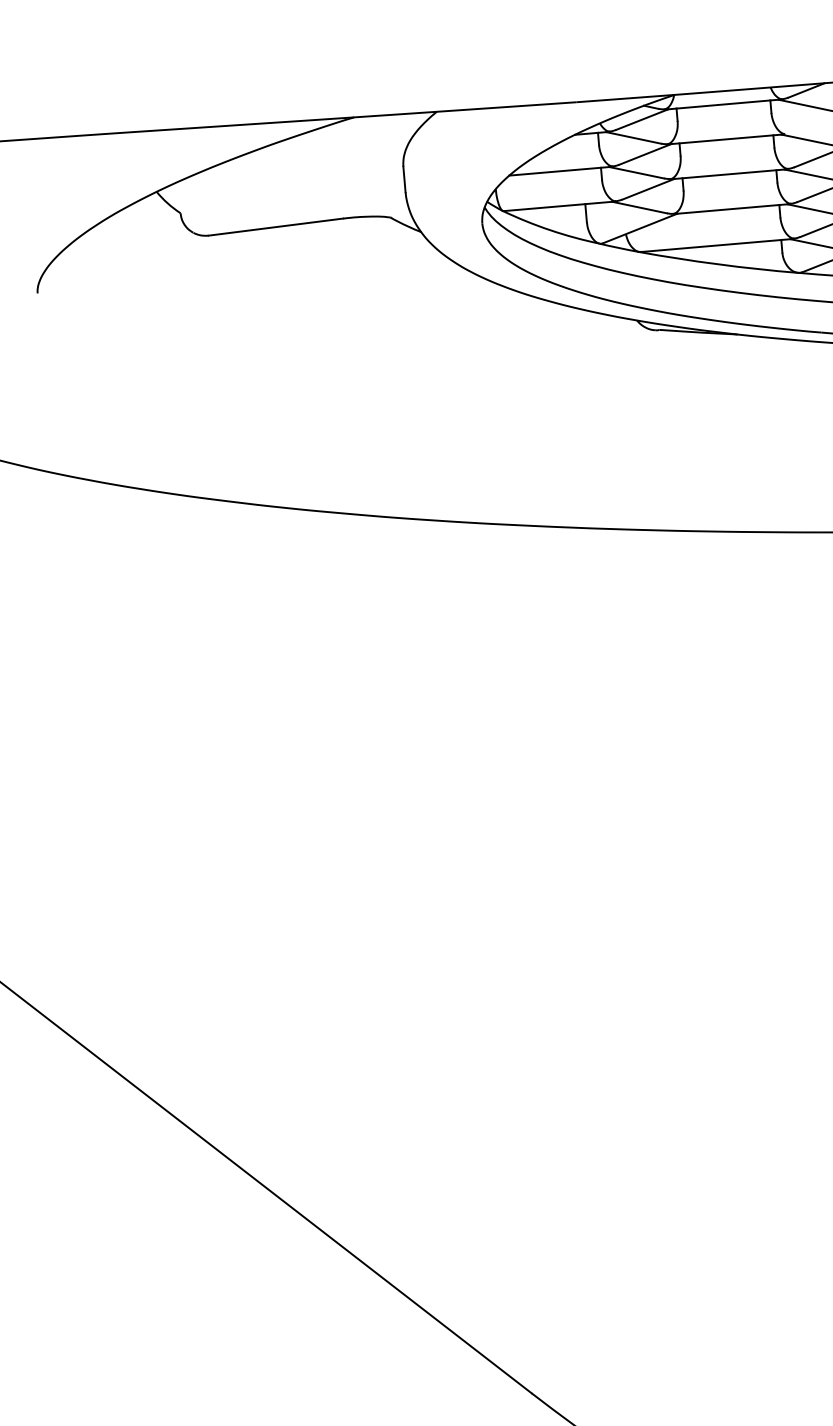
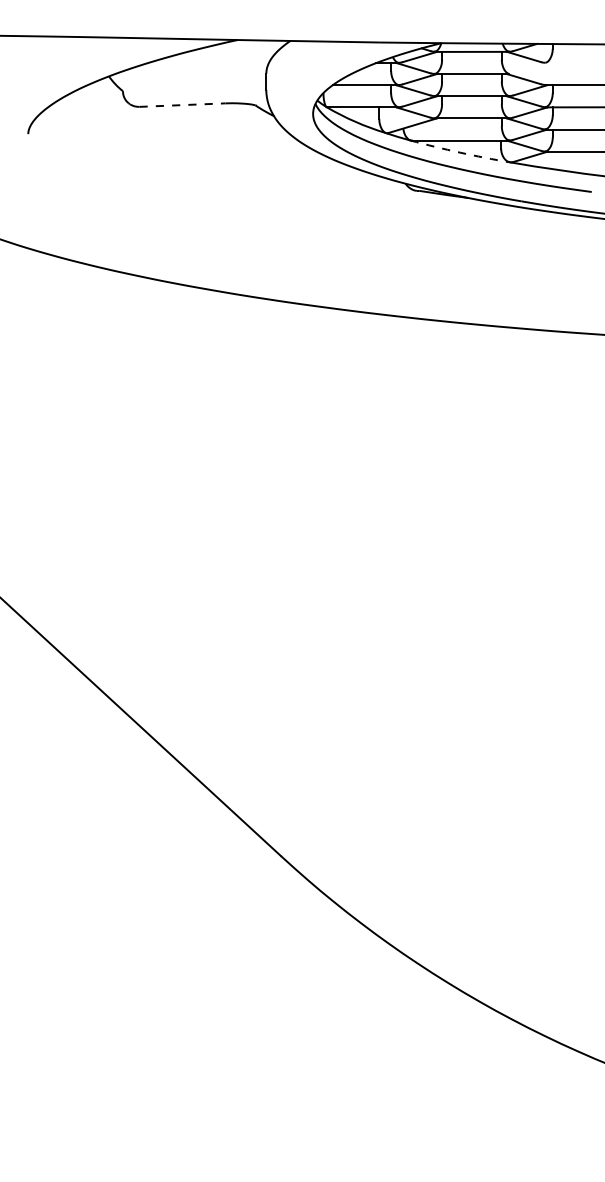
line: (276, 227) -> (182, 105), solid -> dashed
arc: (719, 264) -> (460, 152), solid -> dashed

